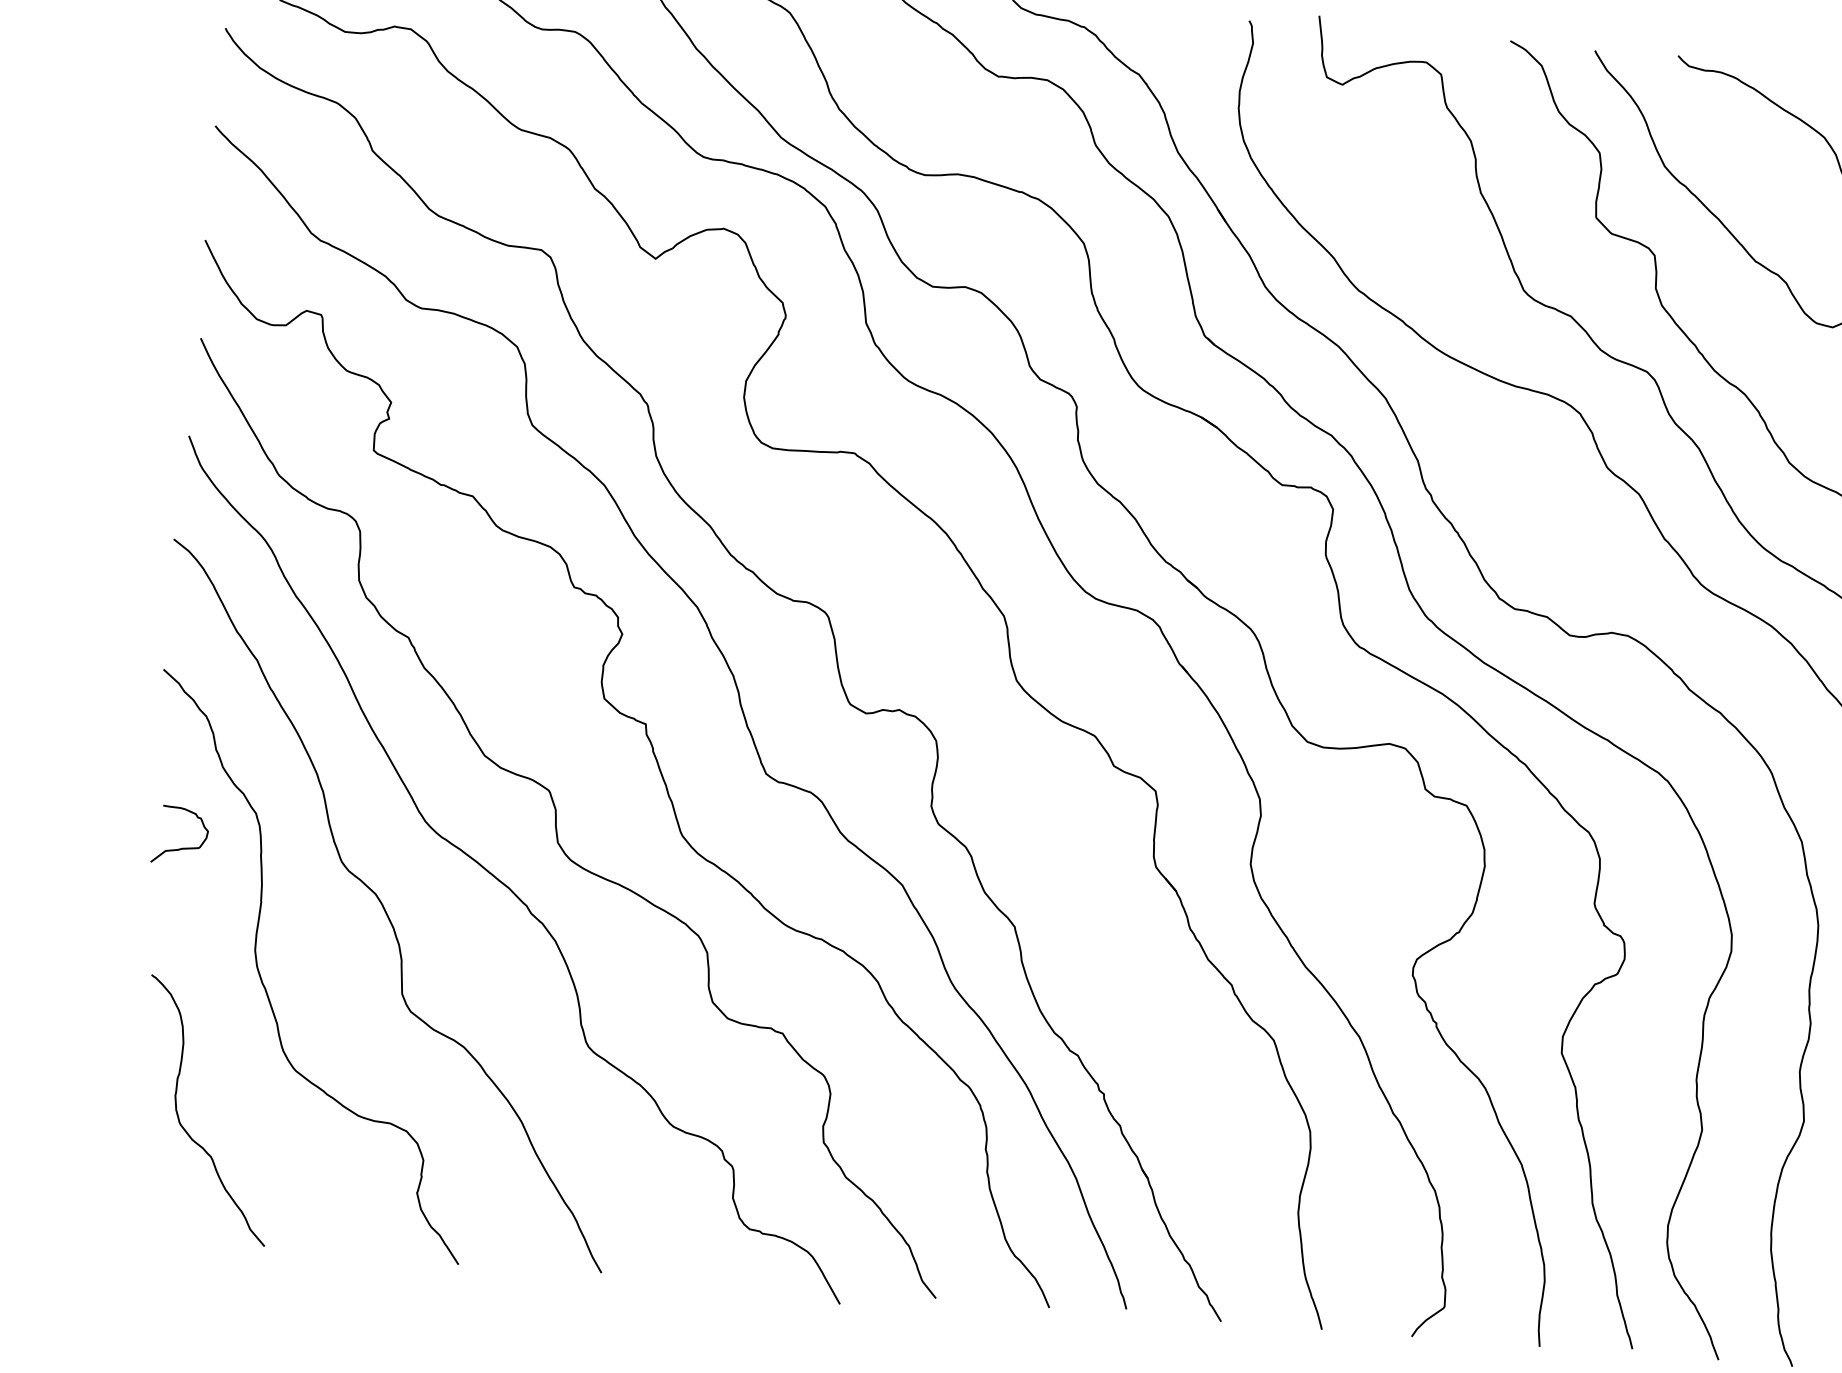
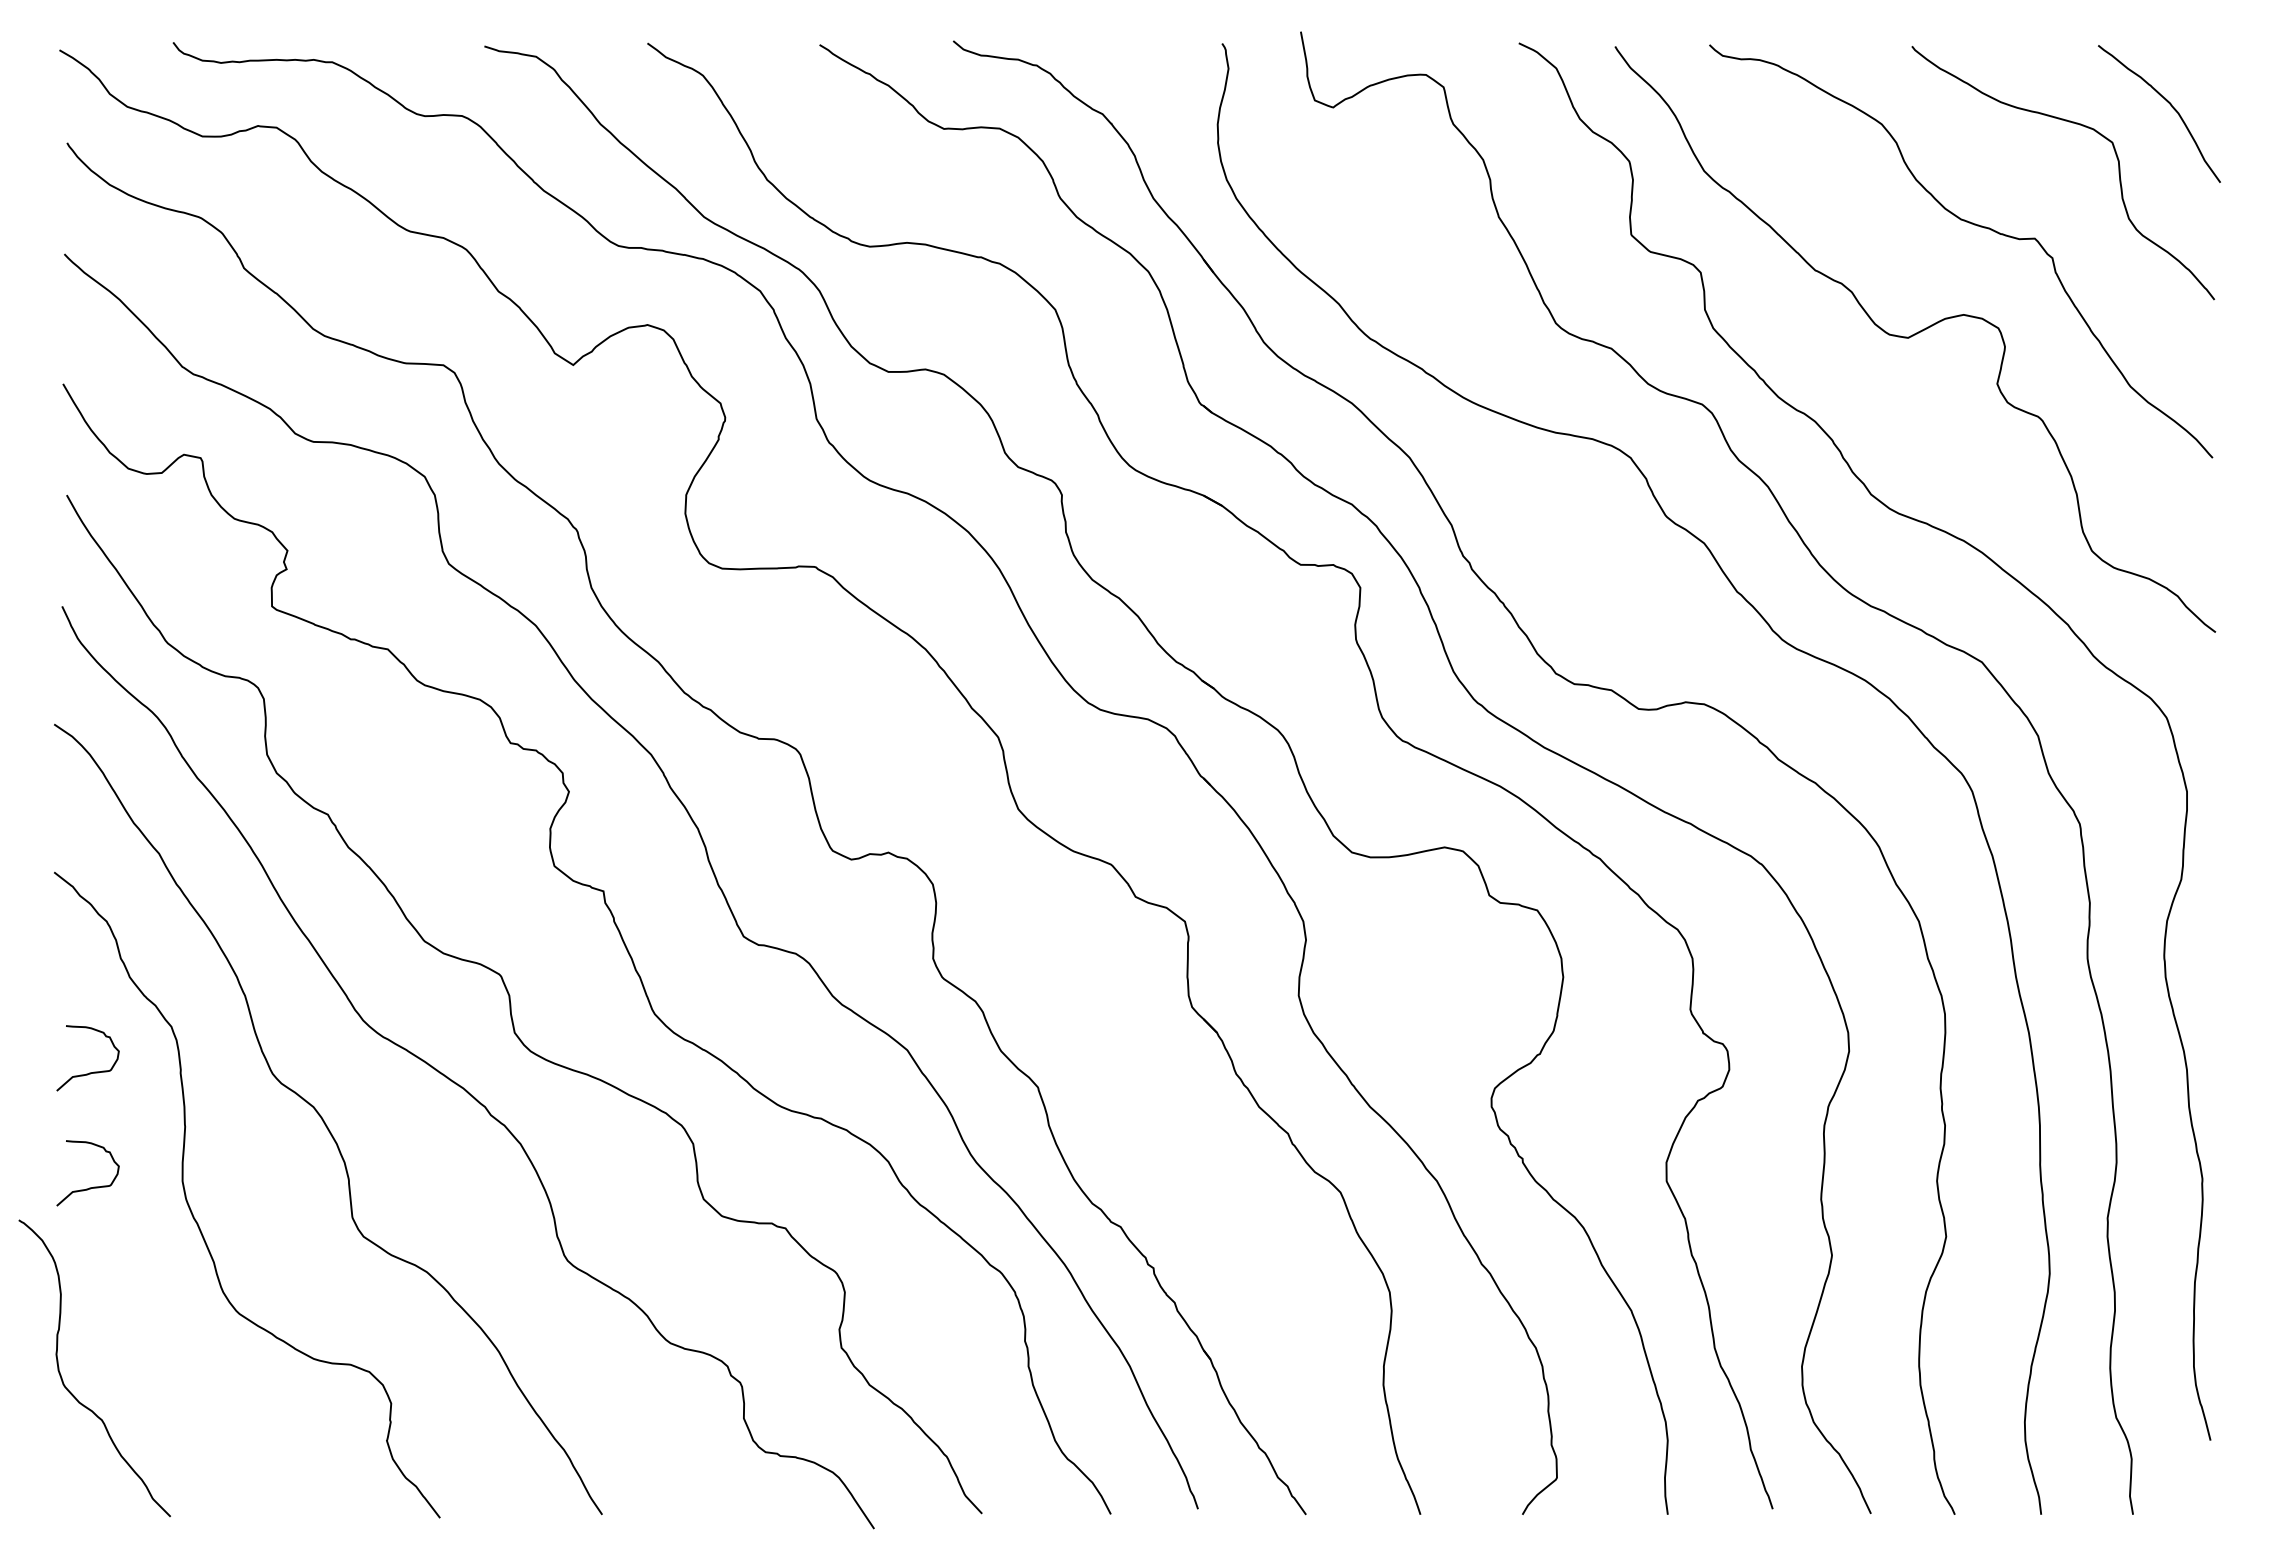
curve: (172, 949) -> (89, 1187), added
curve: (179, 1116) -> (62, 1377), moved

